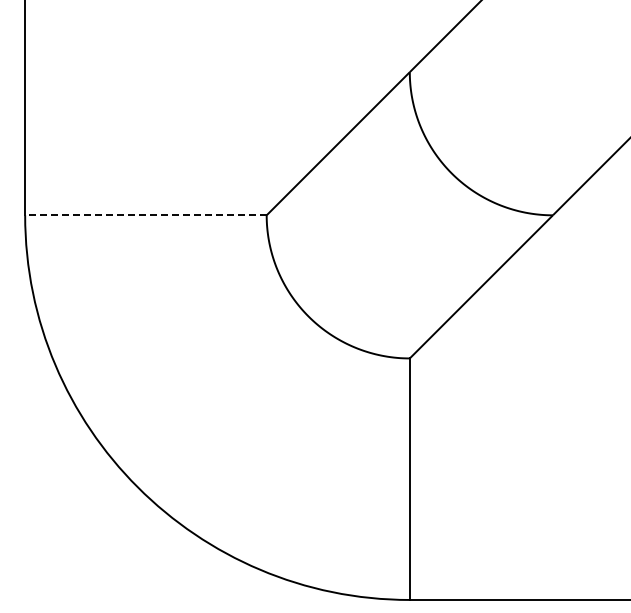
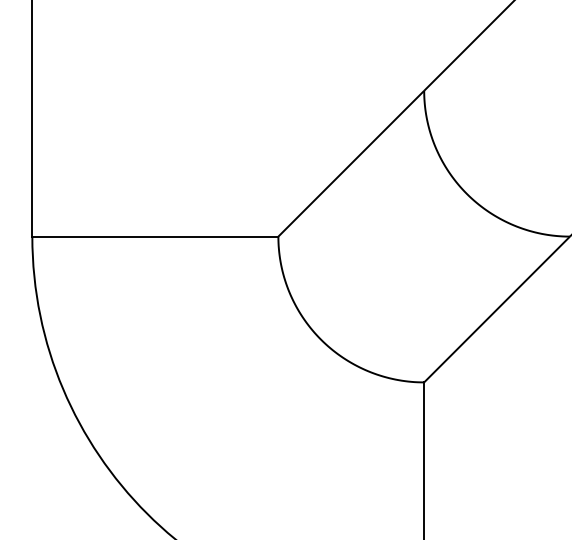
line: (145, 215) -> (154, 236), dashed -> solid

